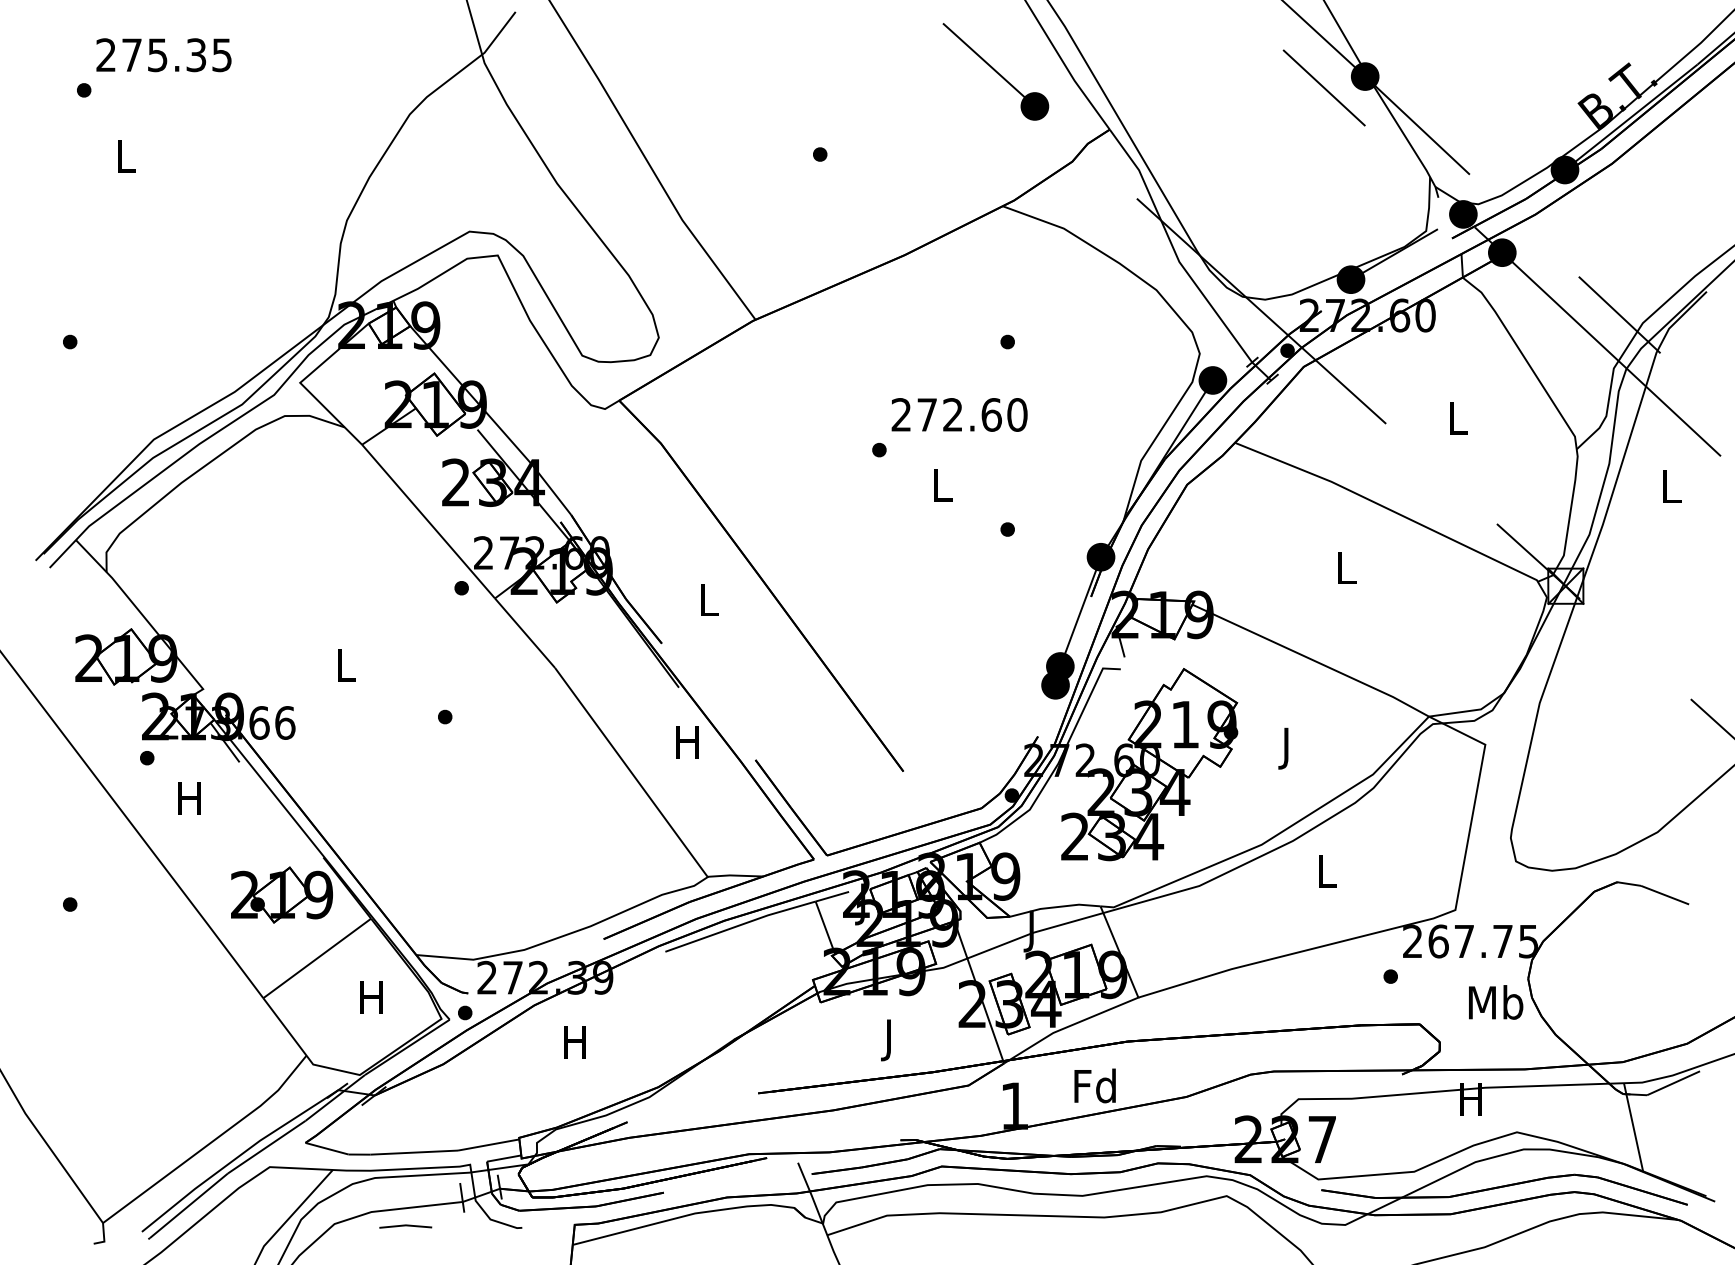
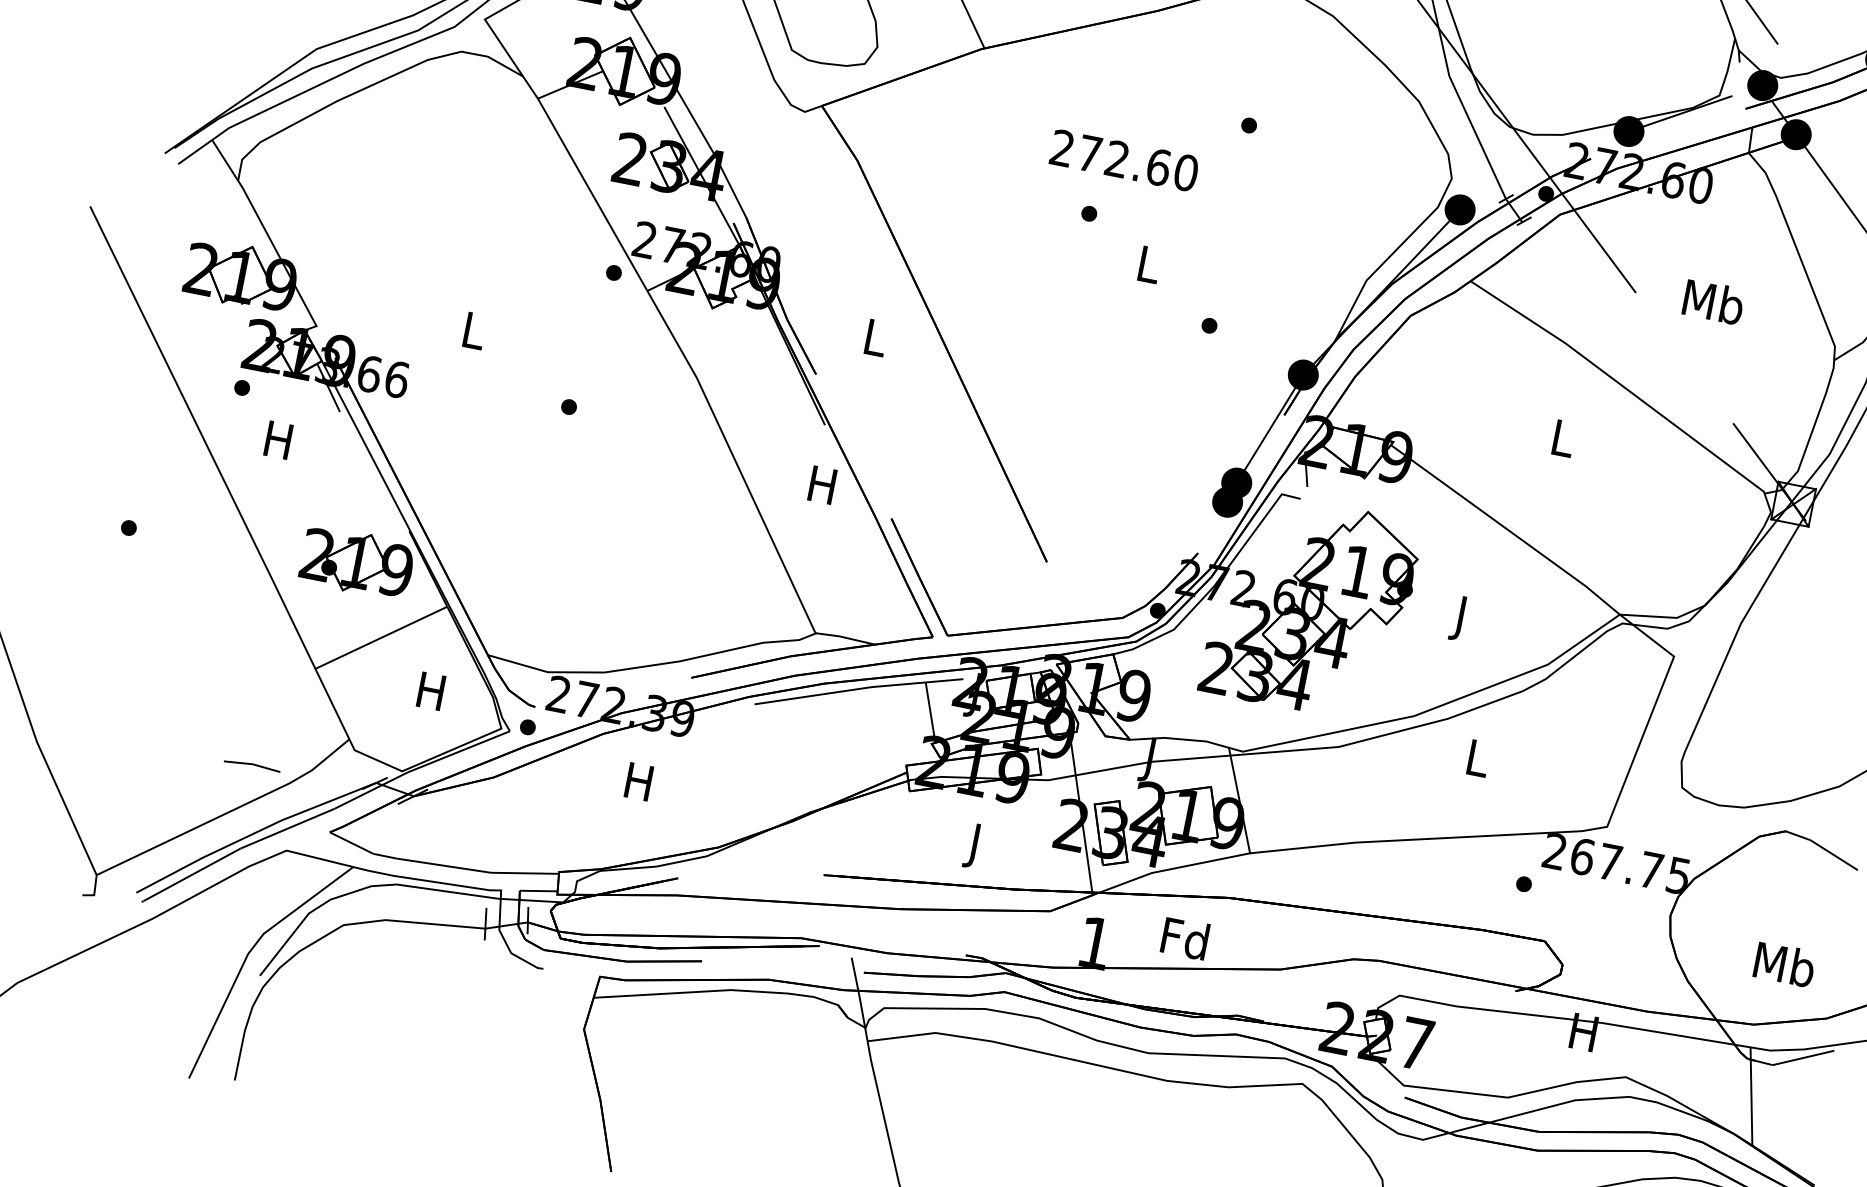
text: (959, 414) -> (1124, 160), moved
text: (1457, 417) -> (1713, 301), L -> Mb
text: (1496, 1002) -> (1785, 964), moved
line: (405, 1226) -> (252, 765), moved

